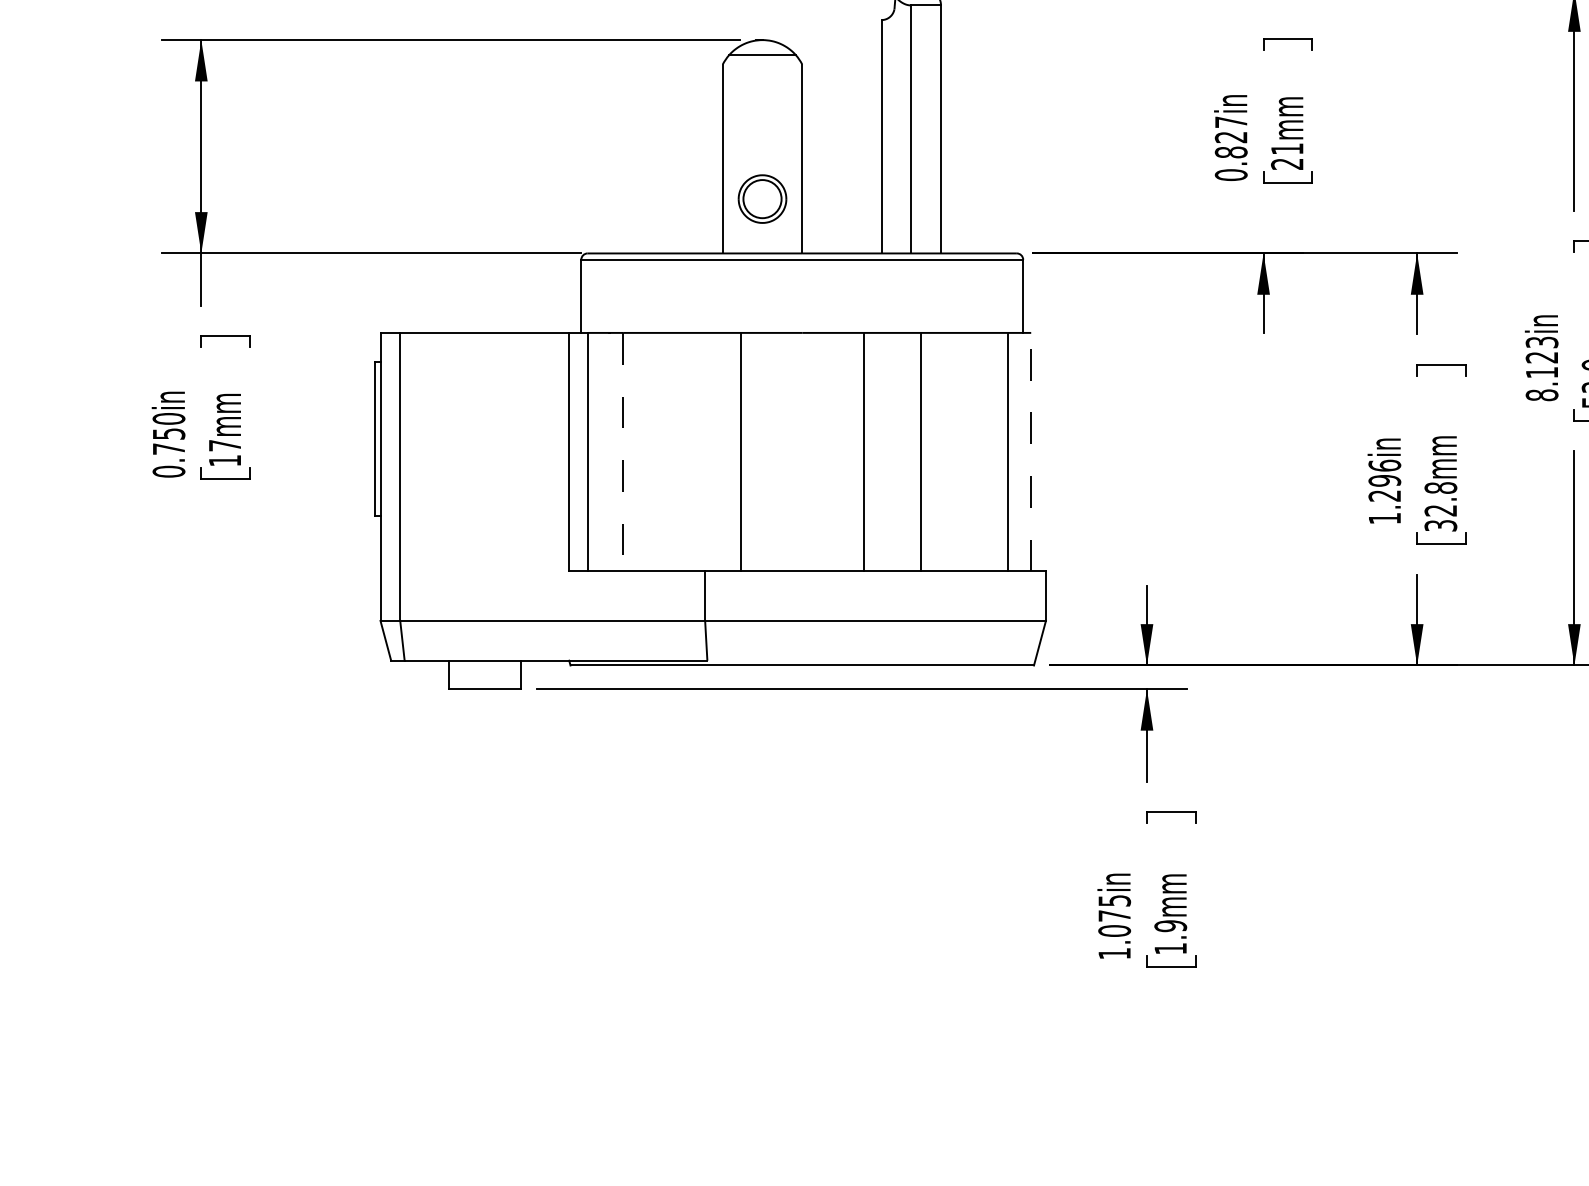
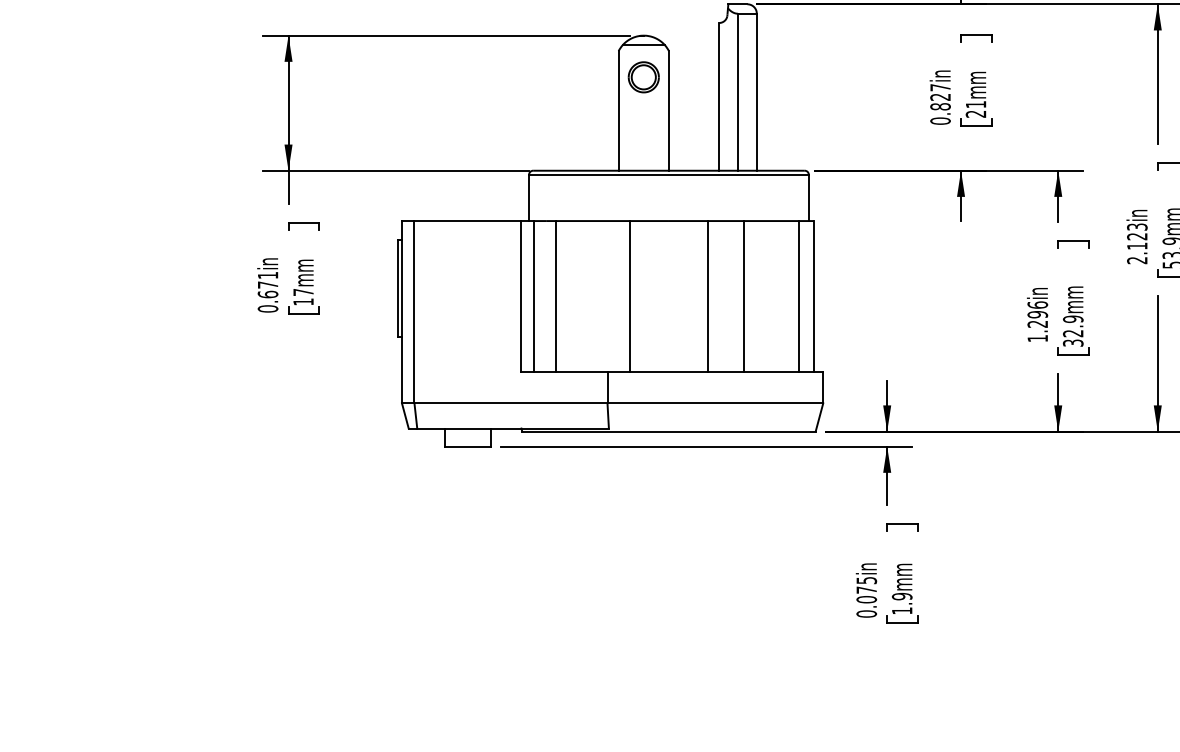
part: (762, 199) -> (643, 77), moved
text: (1542, 395) -> (1137, 260), 8.123in -> 2.123in
text: (168, 433) -> (267, 284), 0.750in -> 0.671in
line: (1030, 452) -> (813, 296), dashed -> solid
line: (623, 453) -> (555, 297), dashed -> solid
text: (1441, 486) -> (1073, 318), 32.8mm -> 32.9mm
text: (1114, 952) -> (866, 613), 1.075in -> 0.075in

